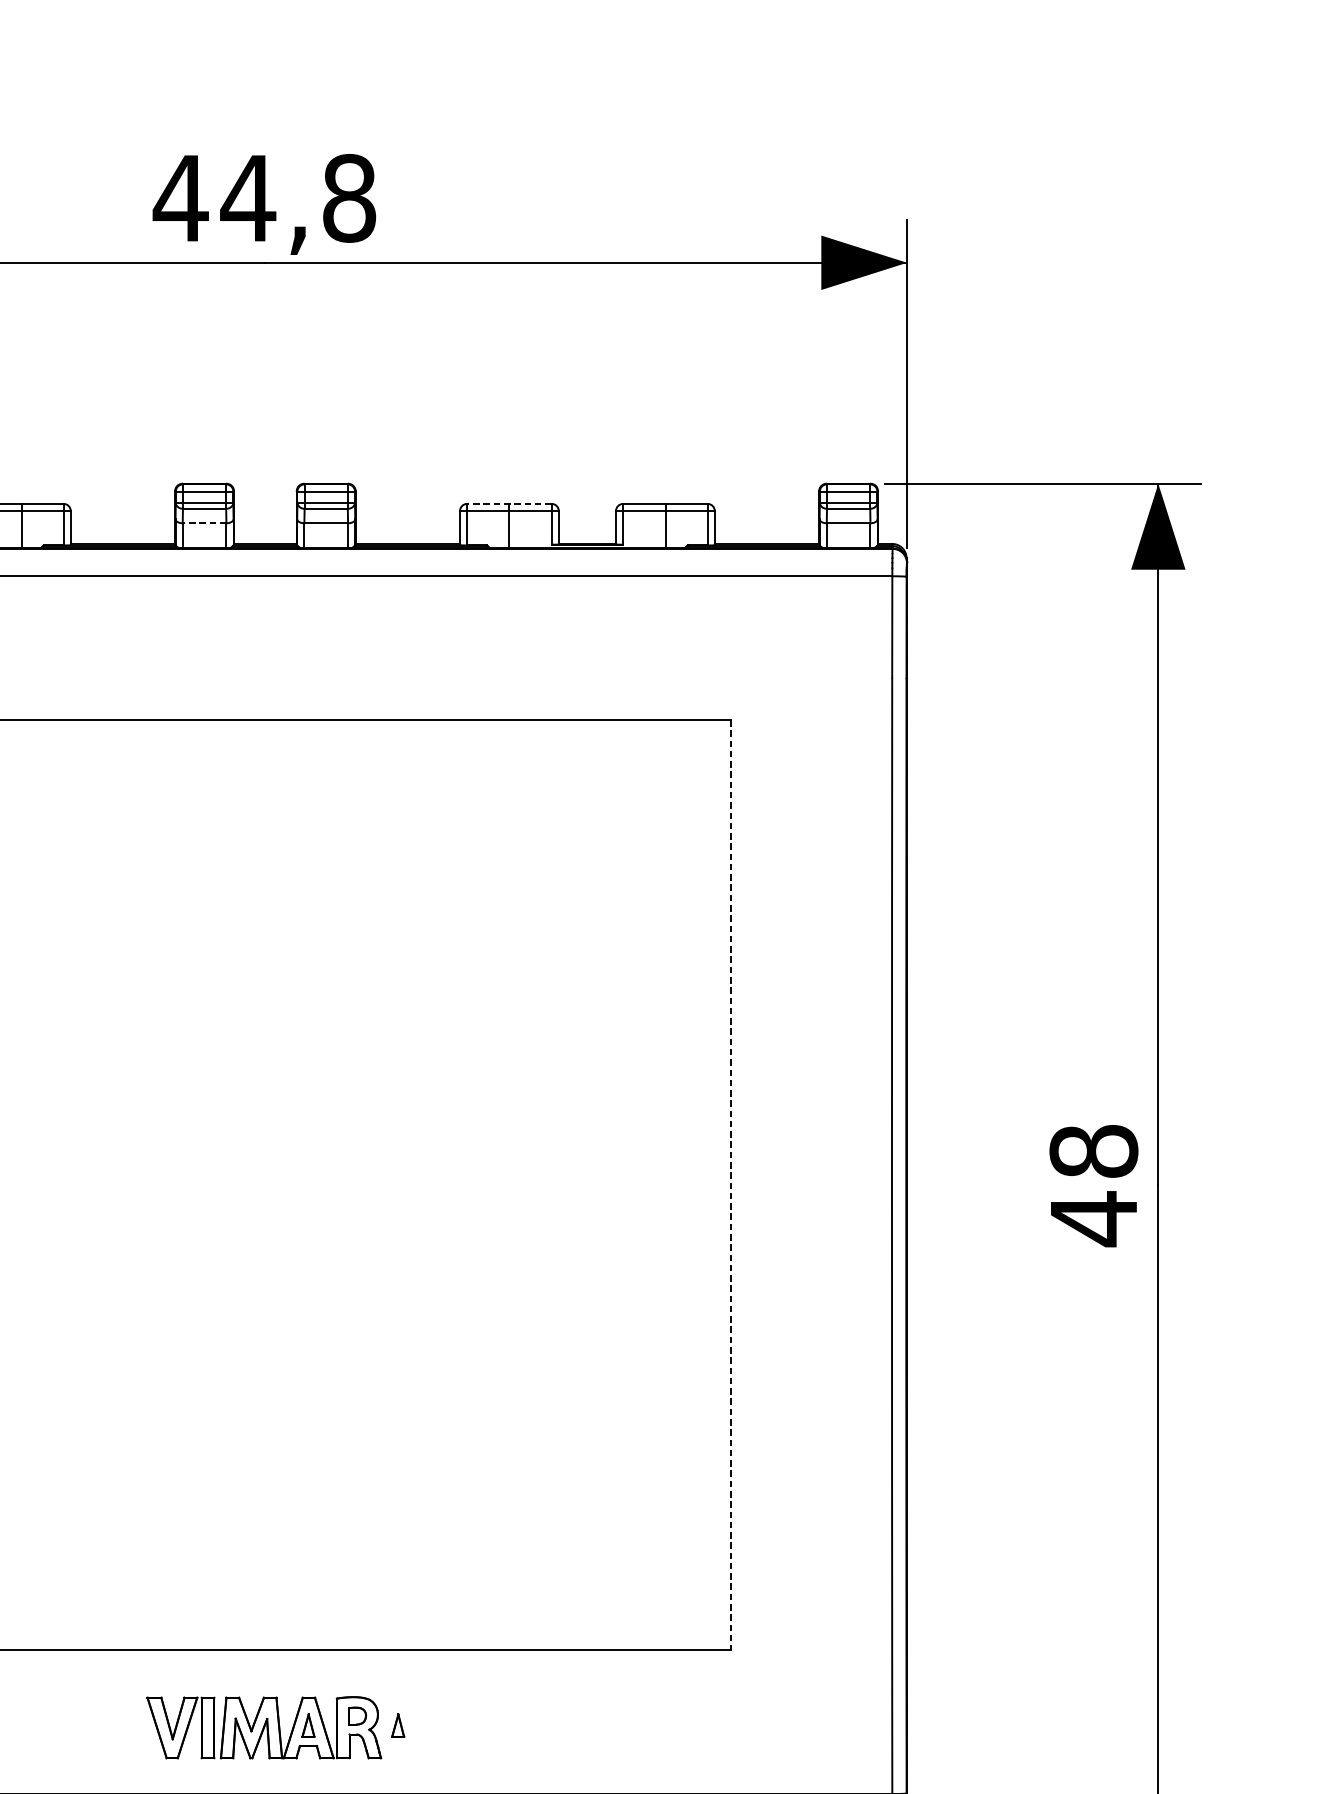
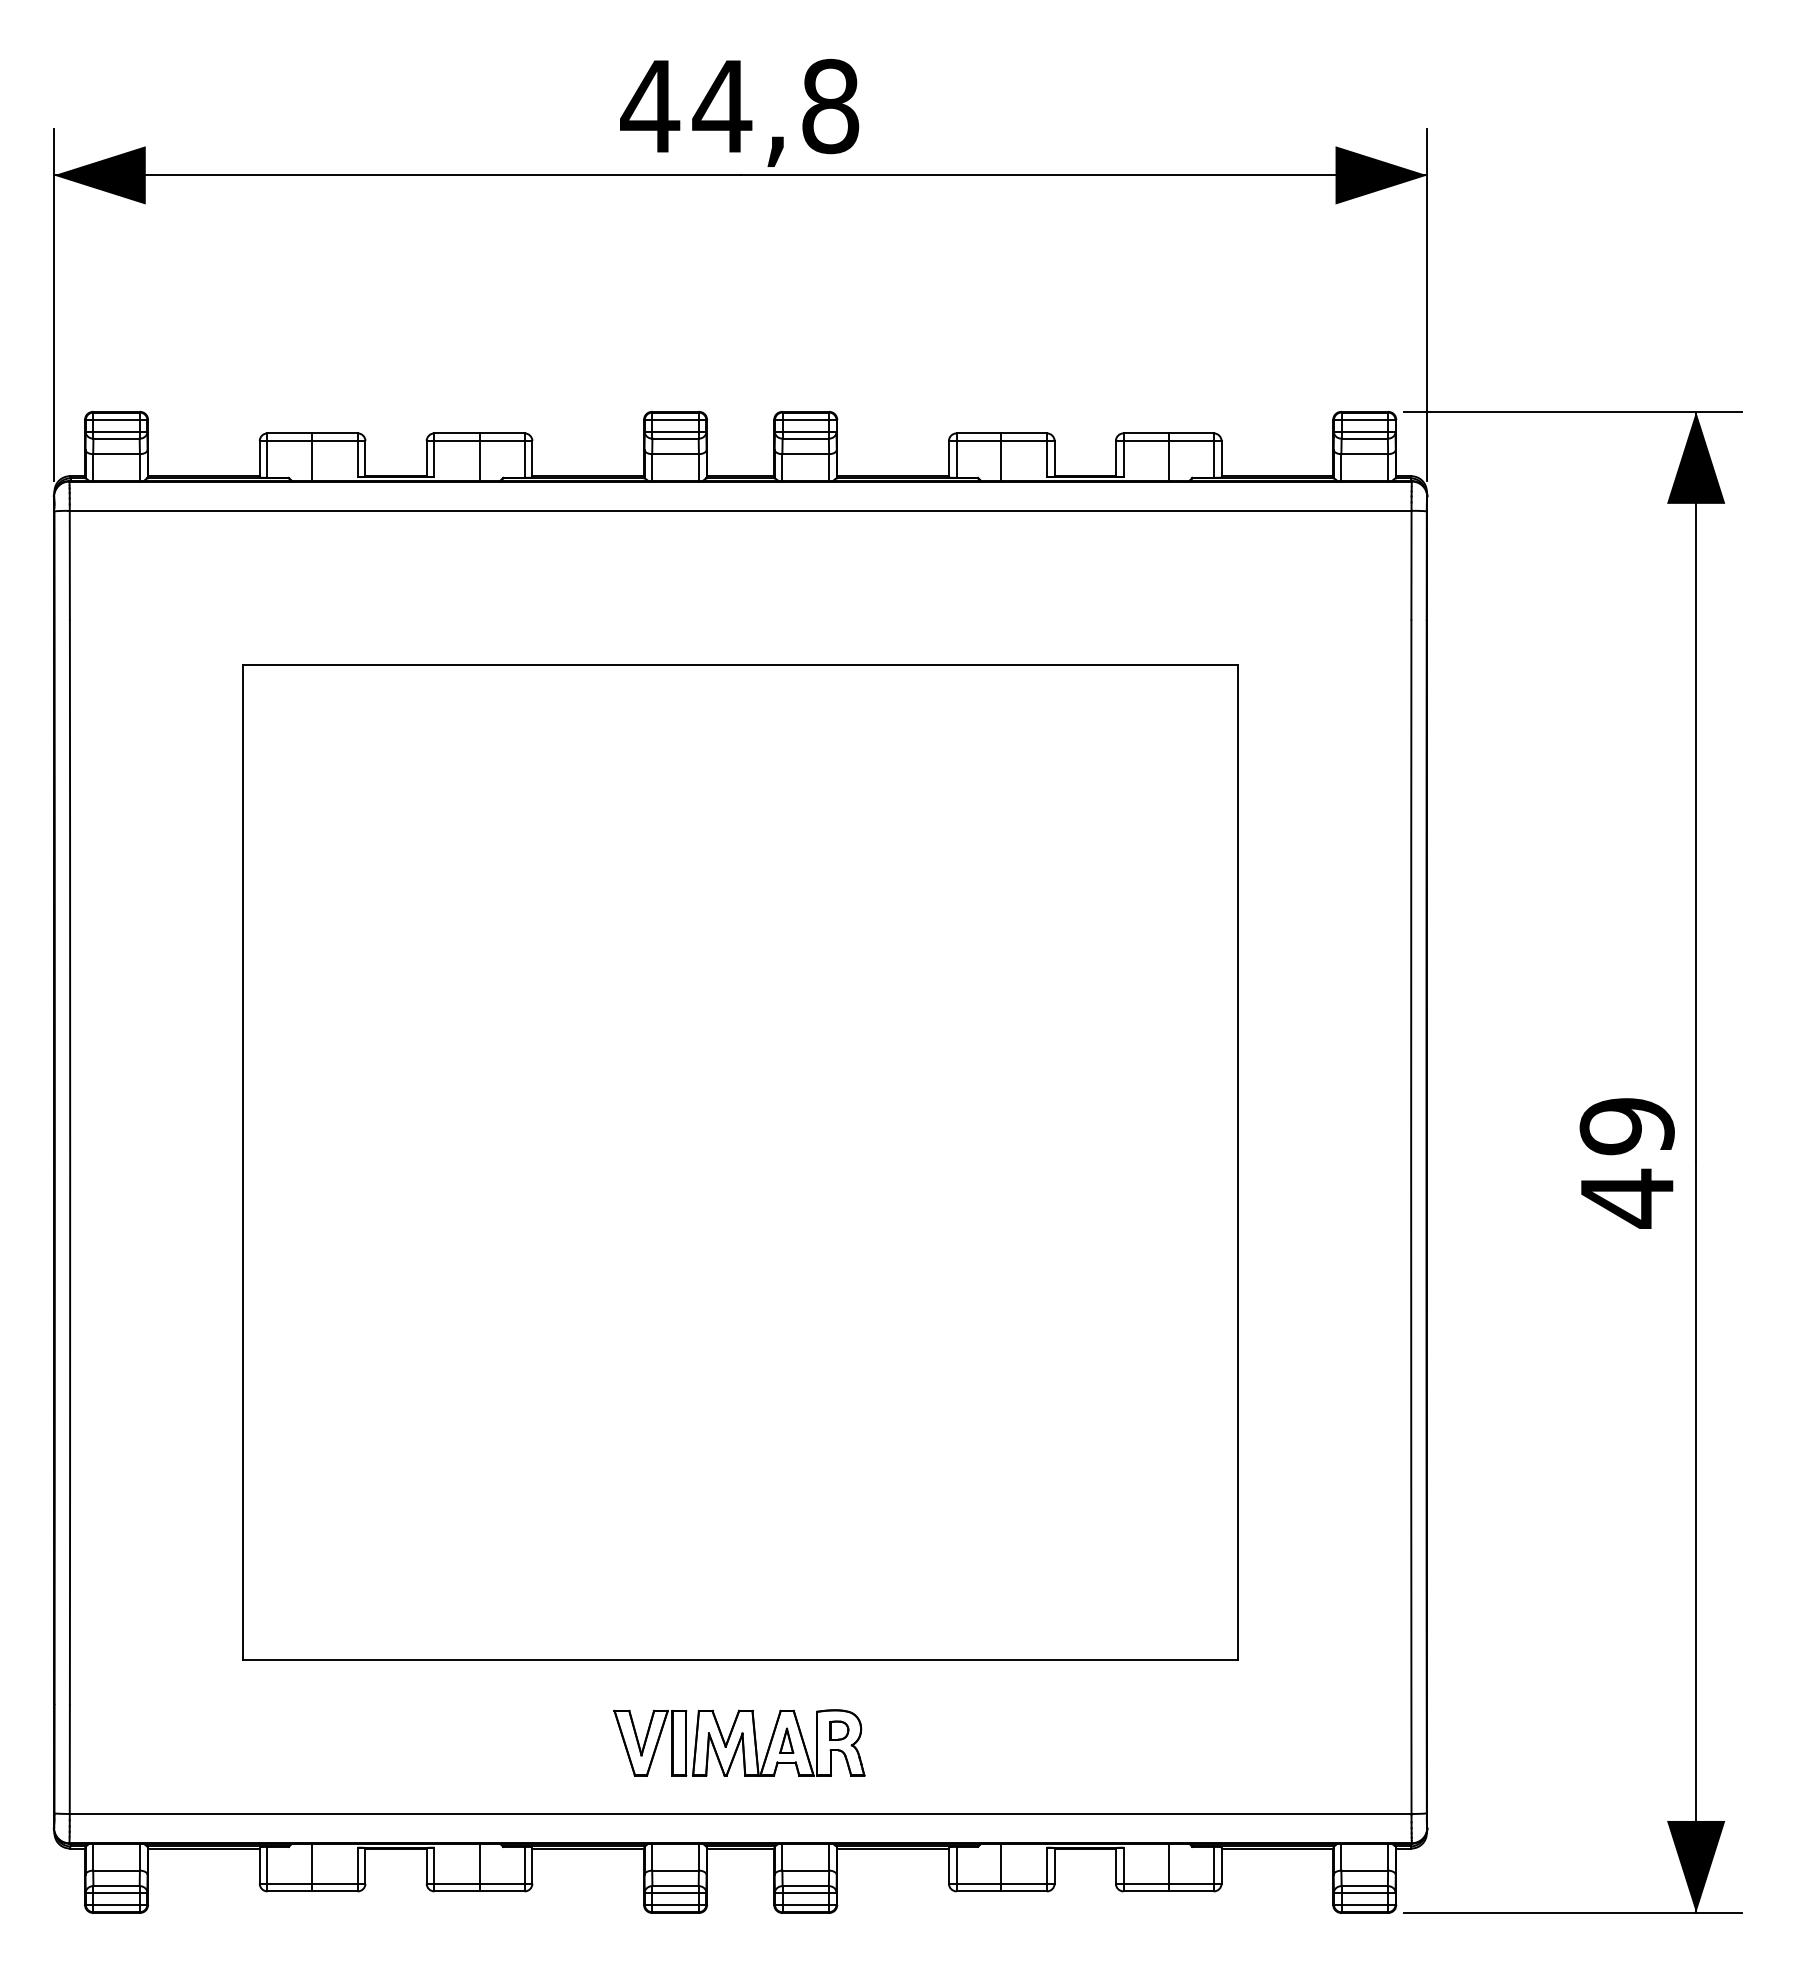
line: (509, 503) -> (1001, 433), dashed -> solid
line: (204, 523) -> (675, 454), dashed -> solid
text: (1093, 1151) -> (1626, 1126), 48 -> 49
line: (730, 1185) -> (1238, 1162), dashed -> solid
part: (397, 1725) -> (882, 1740), removed

